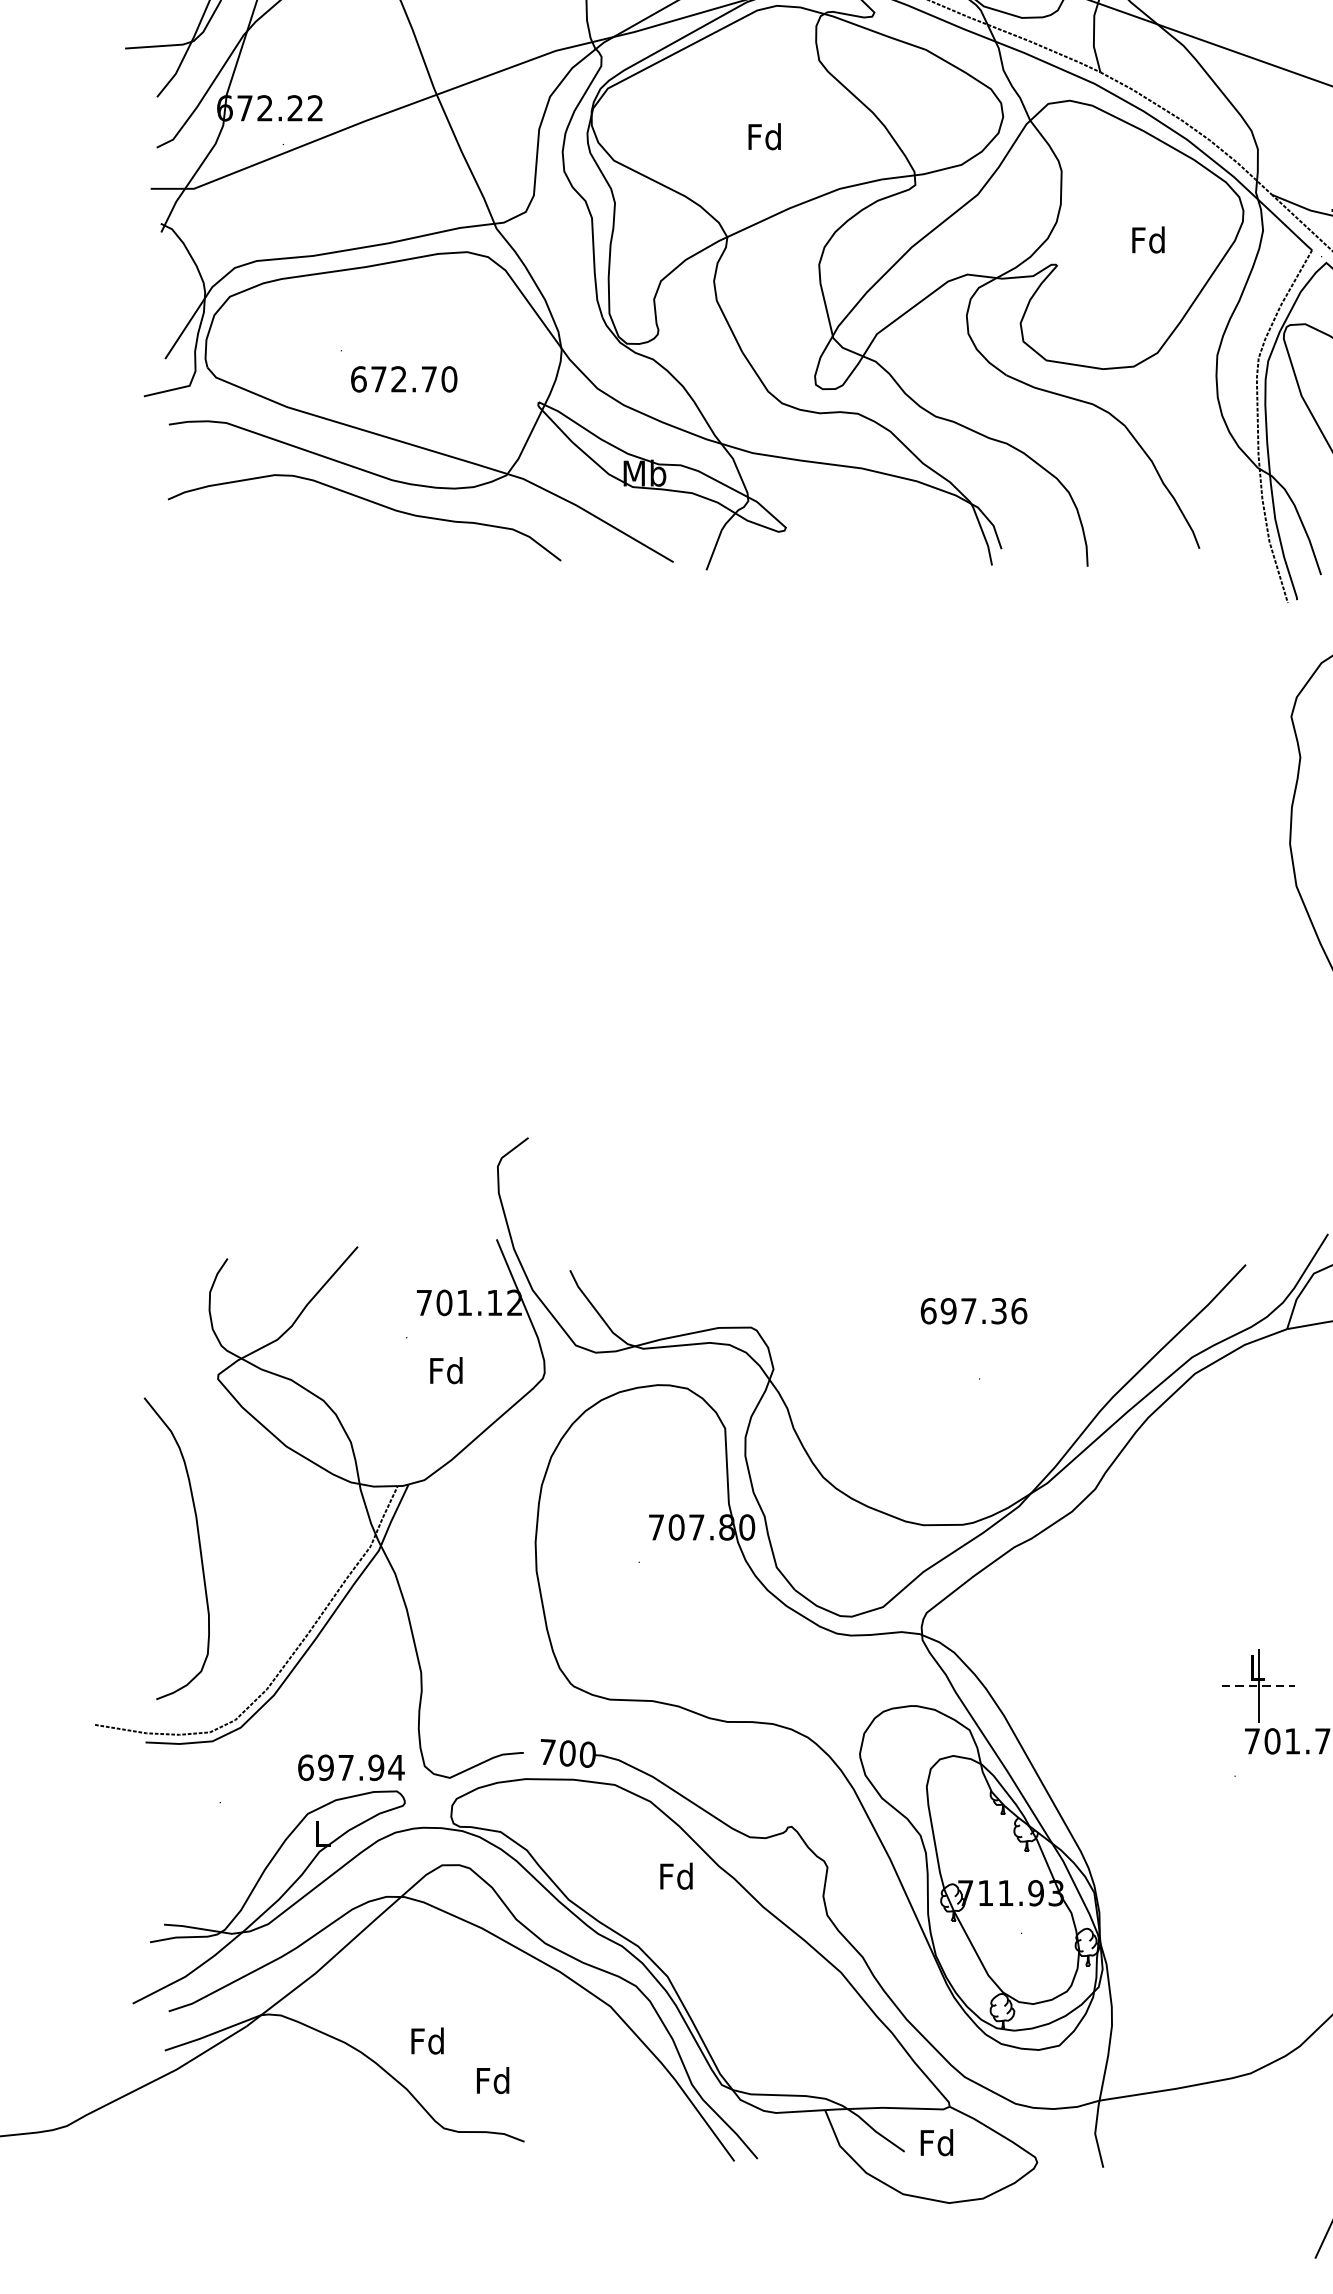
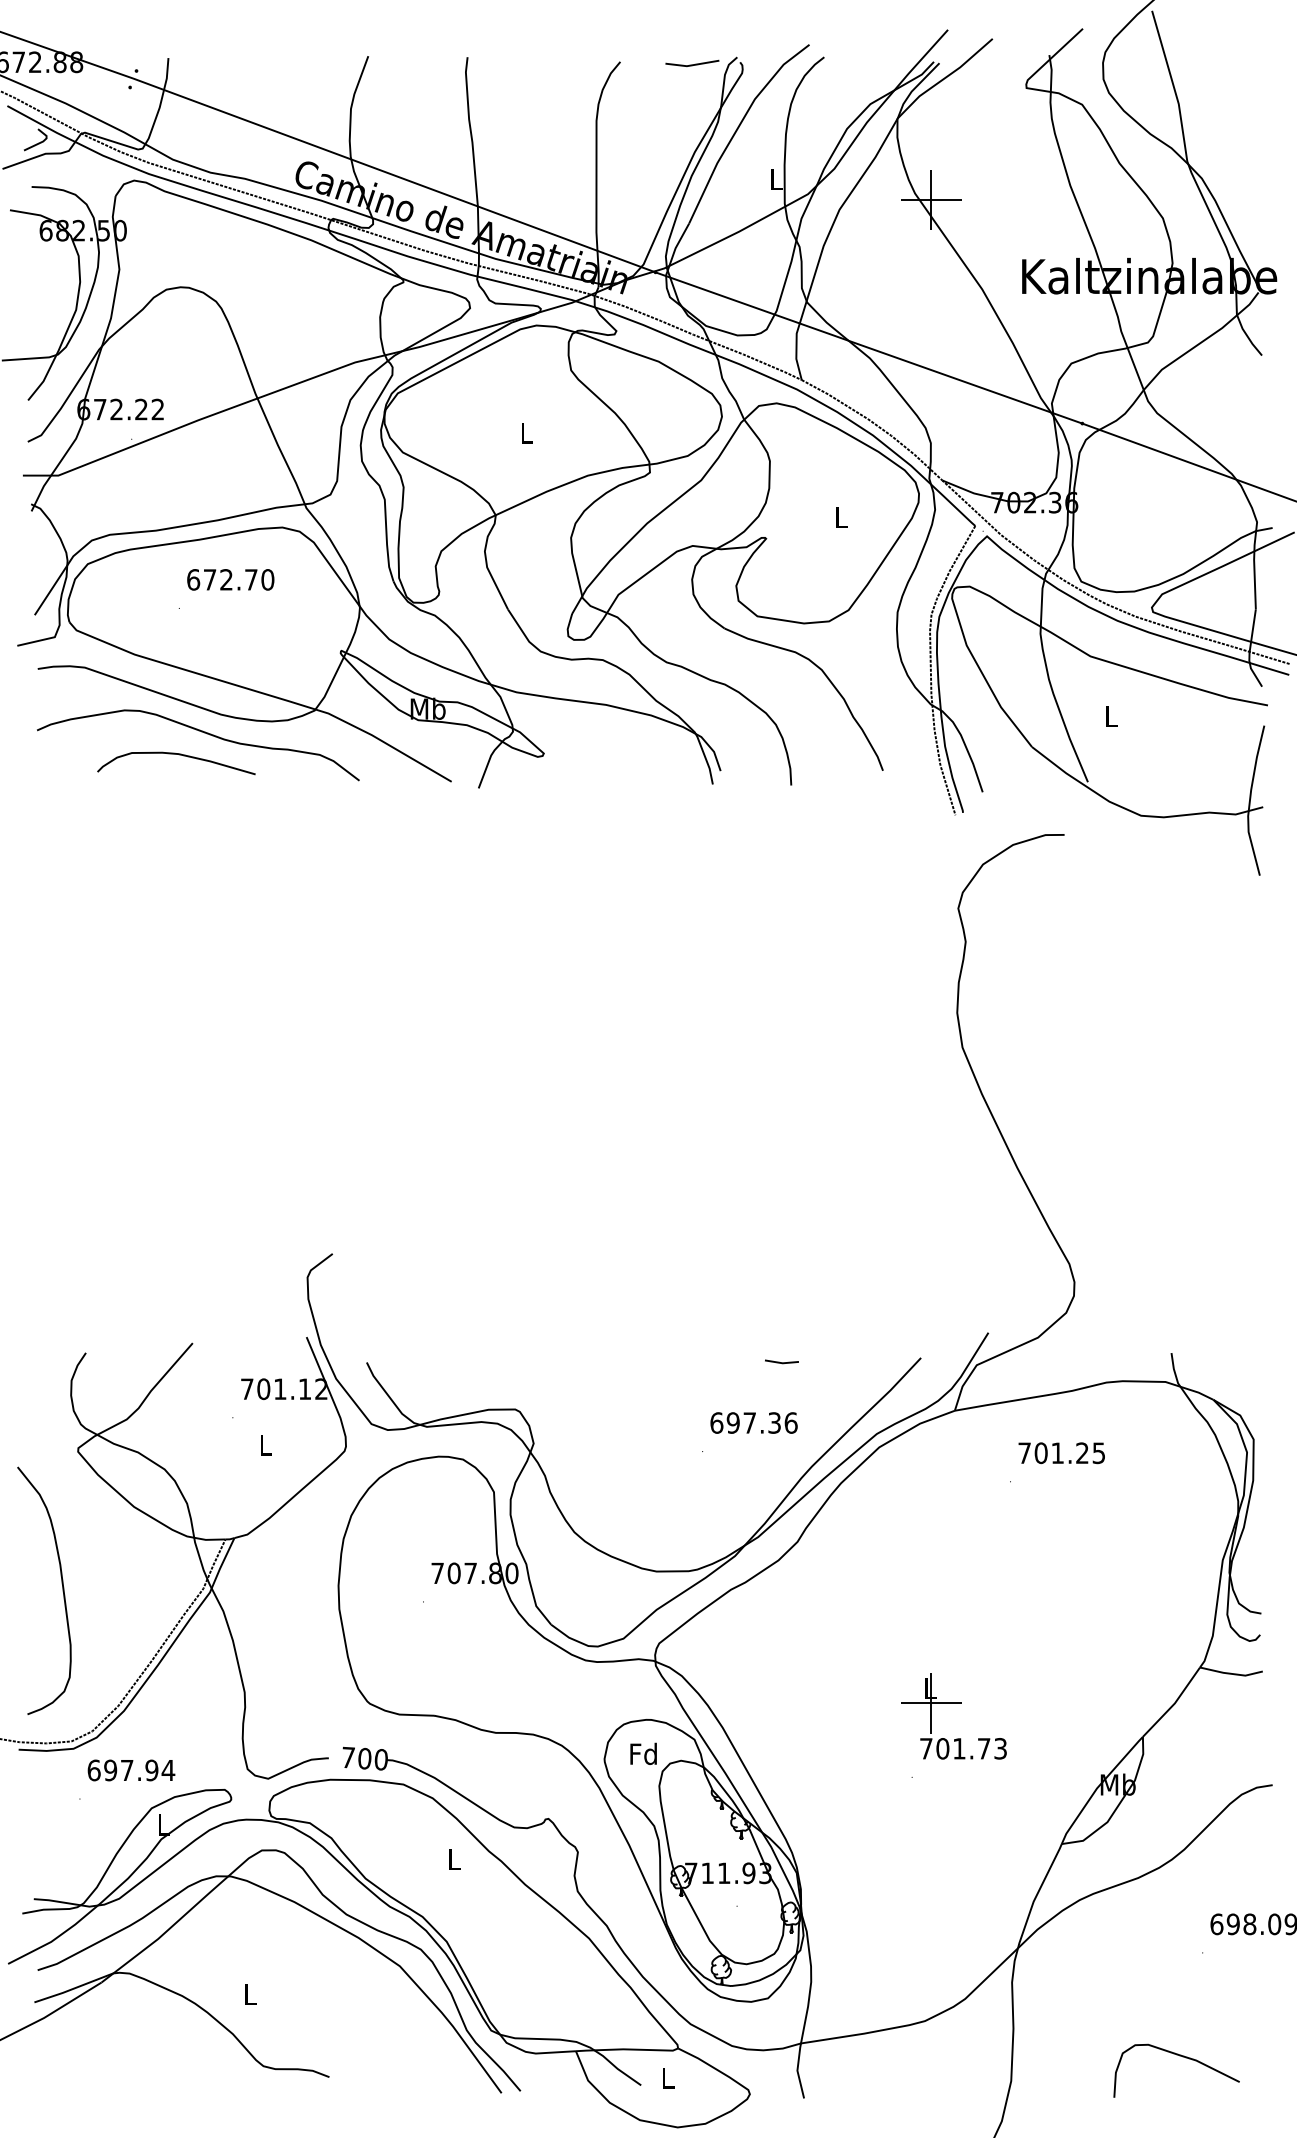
text: (764, 136) -> (526, 432), Fd -> L
text: (1147, 239) -> (840, 517), Fd -> L
text: (403, 378) -> (230, 579), moved
curve: (341, 530) -> (179, 755), added
line: (1075, 1270) -> (781, 1362), added
text: (973, 1310) -> (753, 1422), moved
text: (446, 1370) -> (265, 1444), Fd -> L
line: (1258, 1686) -> (931, 1703), dashed -> solid
text: (351, 1767) -> (131, 1770), moved
text: (675, 1876) -> (453, 1859), Fd -> L
text: (427, 2040) -> (249, 1994), Fd -> L
text: (492, 2079) -> (643, 1753), moved
text: (936, 2142) -> (667, 2077), Fd -> L

